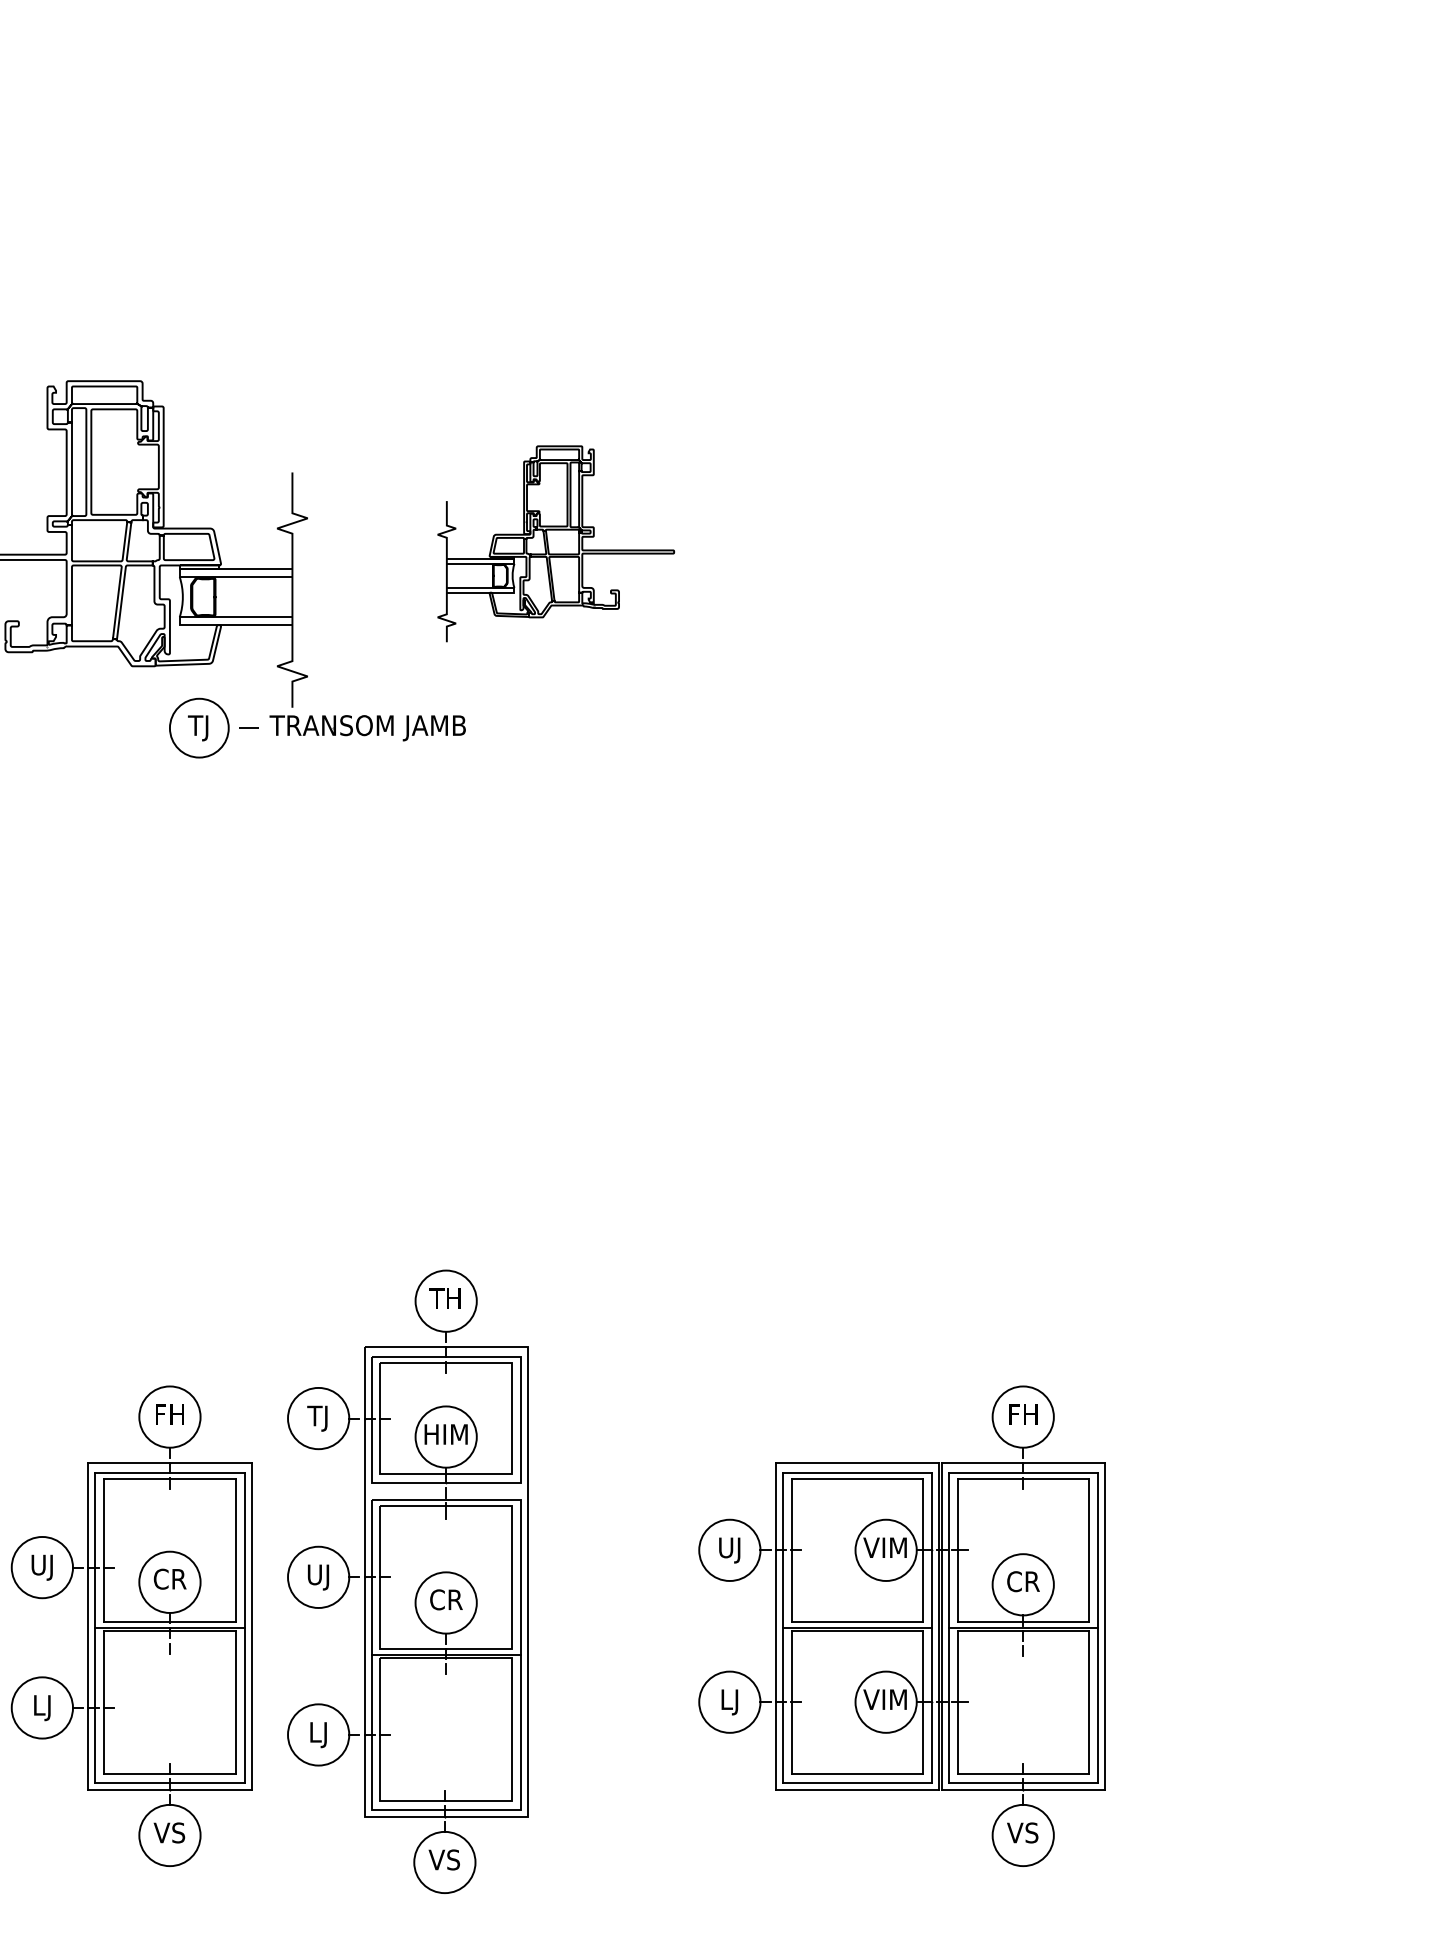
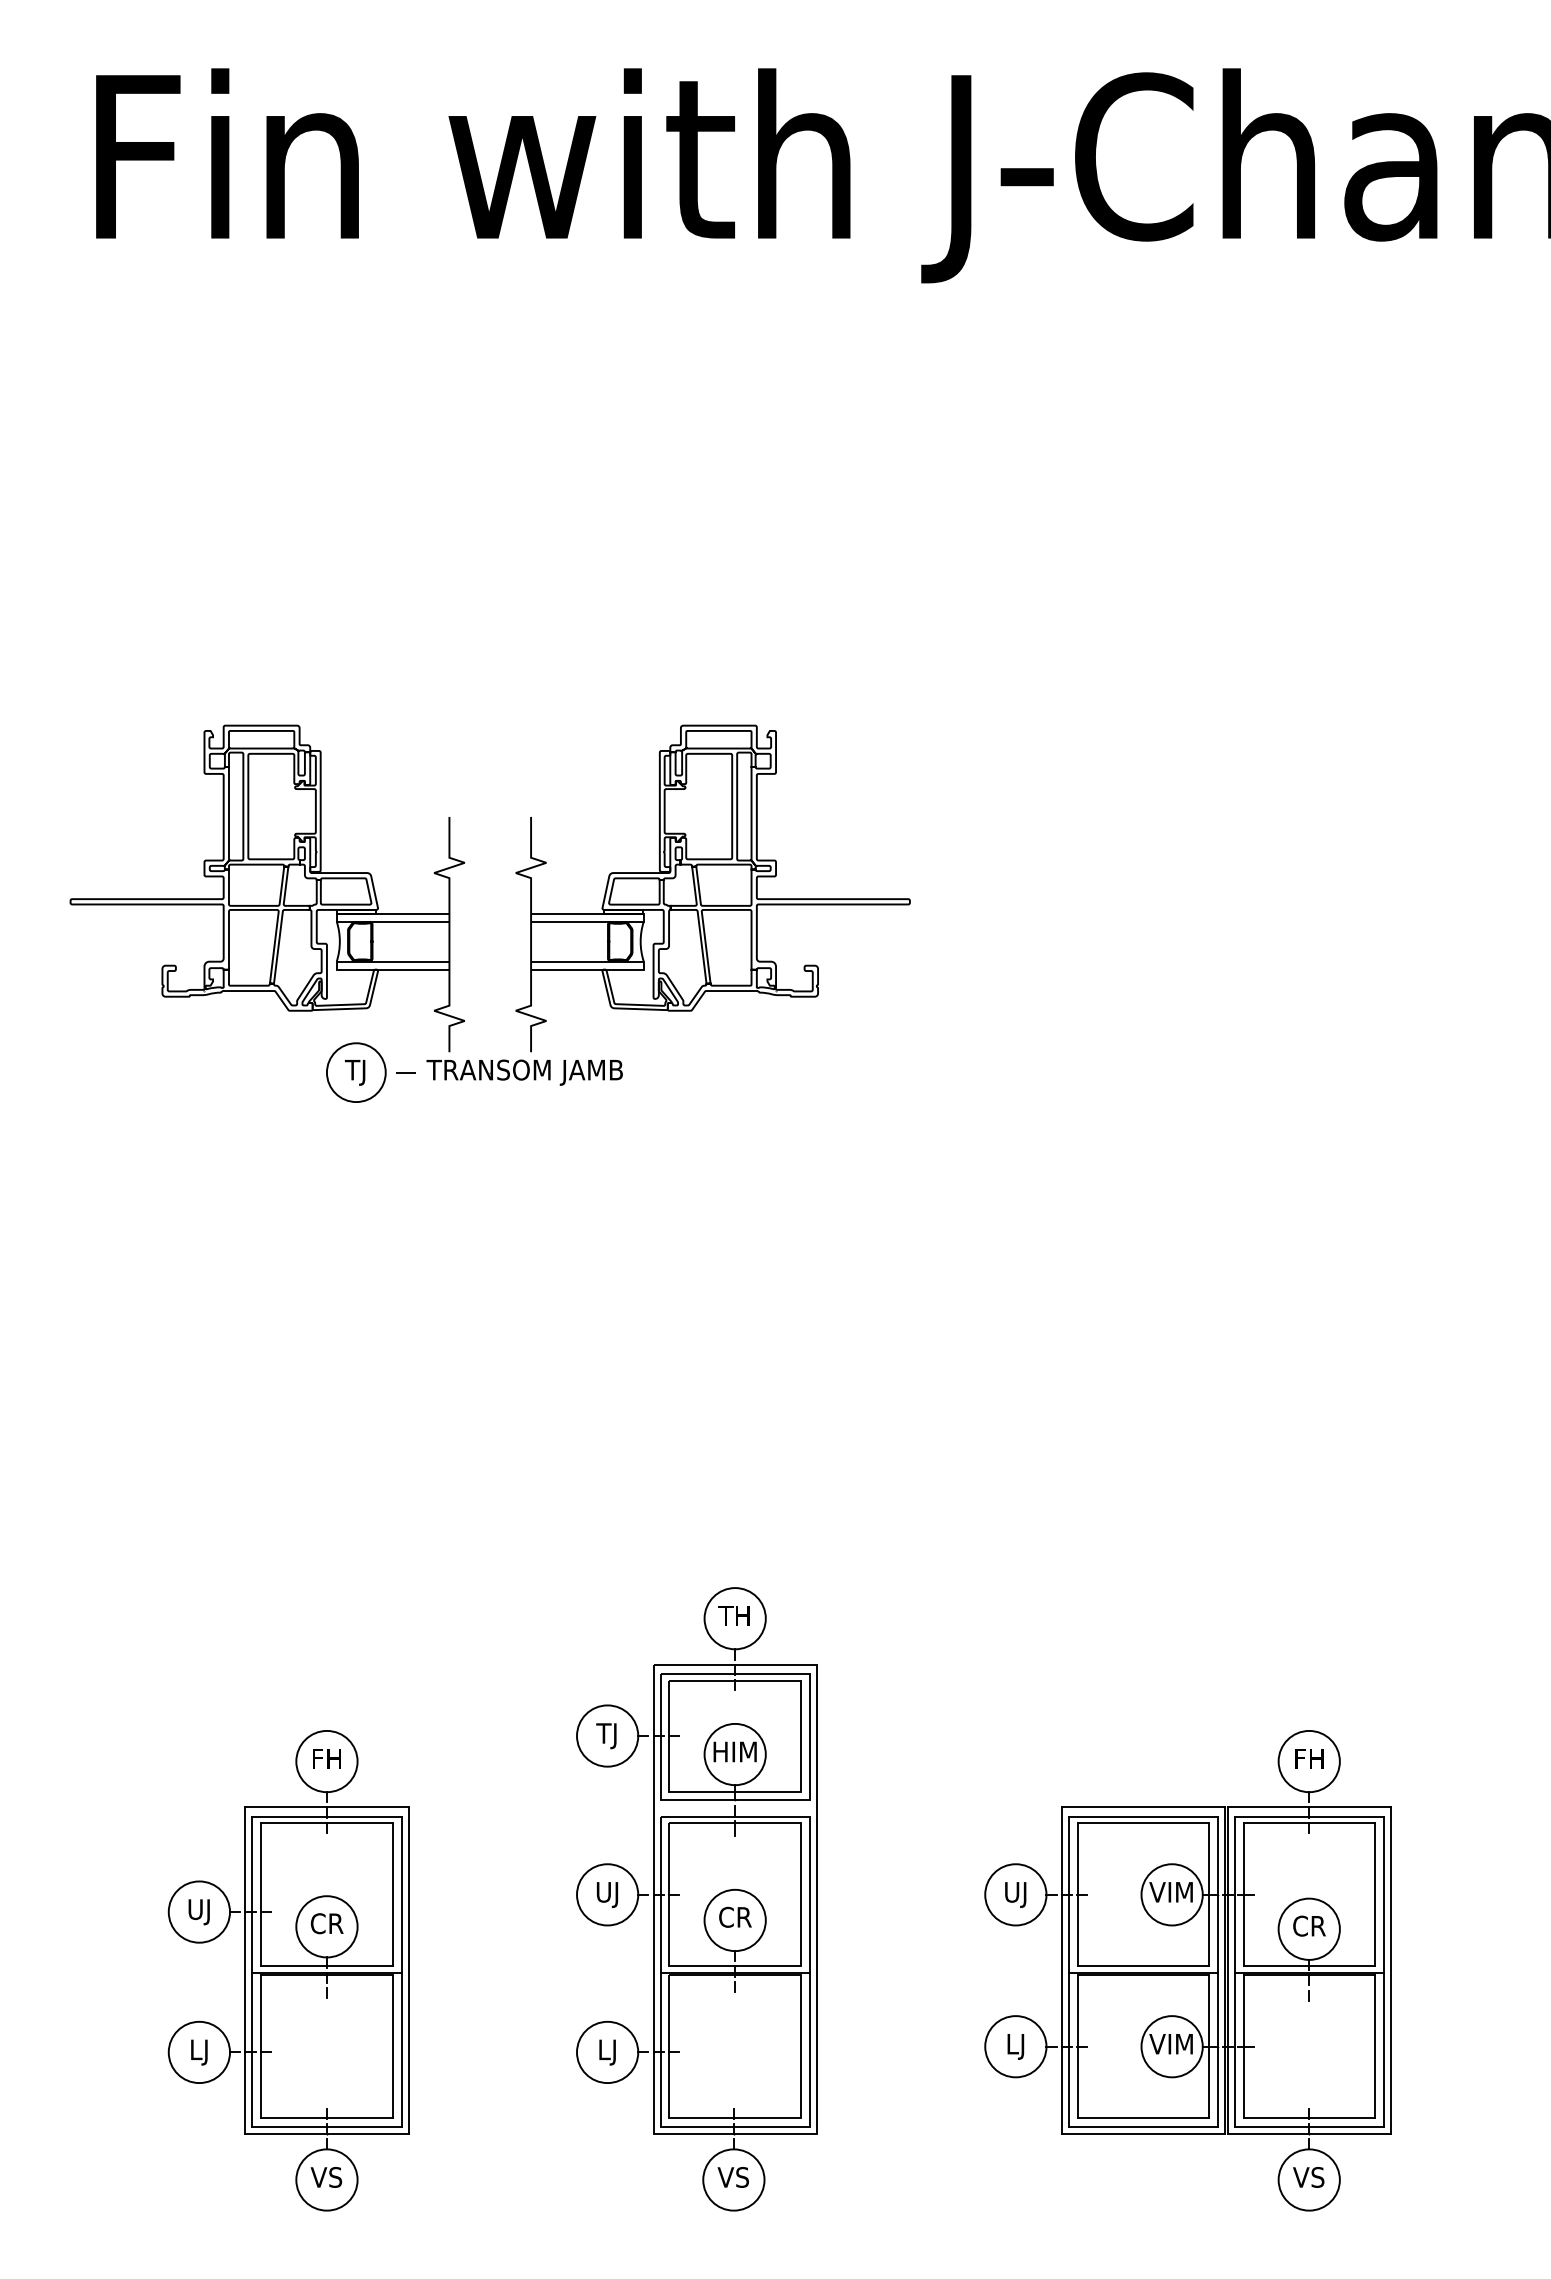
part: (555, 544) -> (712, 888), size x1.67
part: (407, 1582) -> (696, 1899), moved
part: (901, 1626) -> (1187, 1970), moved

